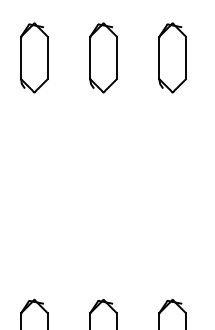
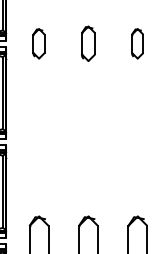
part: (33, 57) -> (38, 43), size x0.6
part: (103, 57) -> (88, 43), size x0.7
part: (172, 57) -> (137, 43), size x0.6

